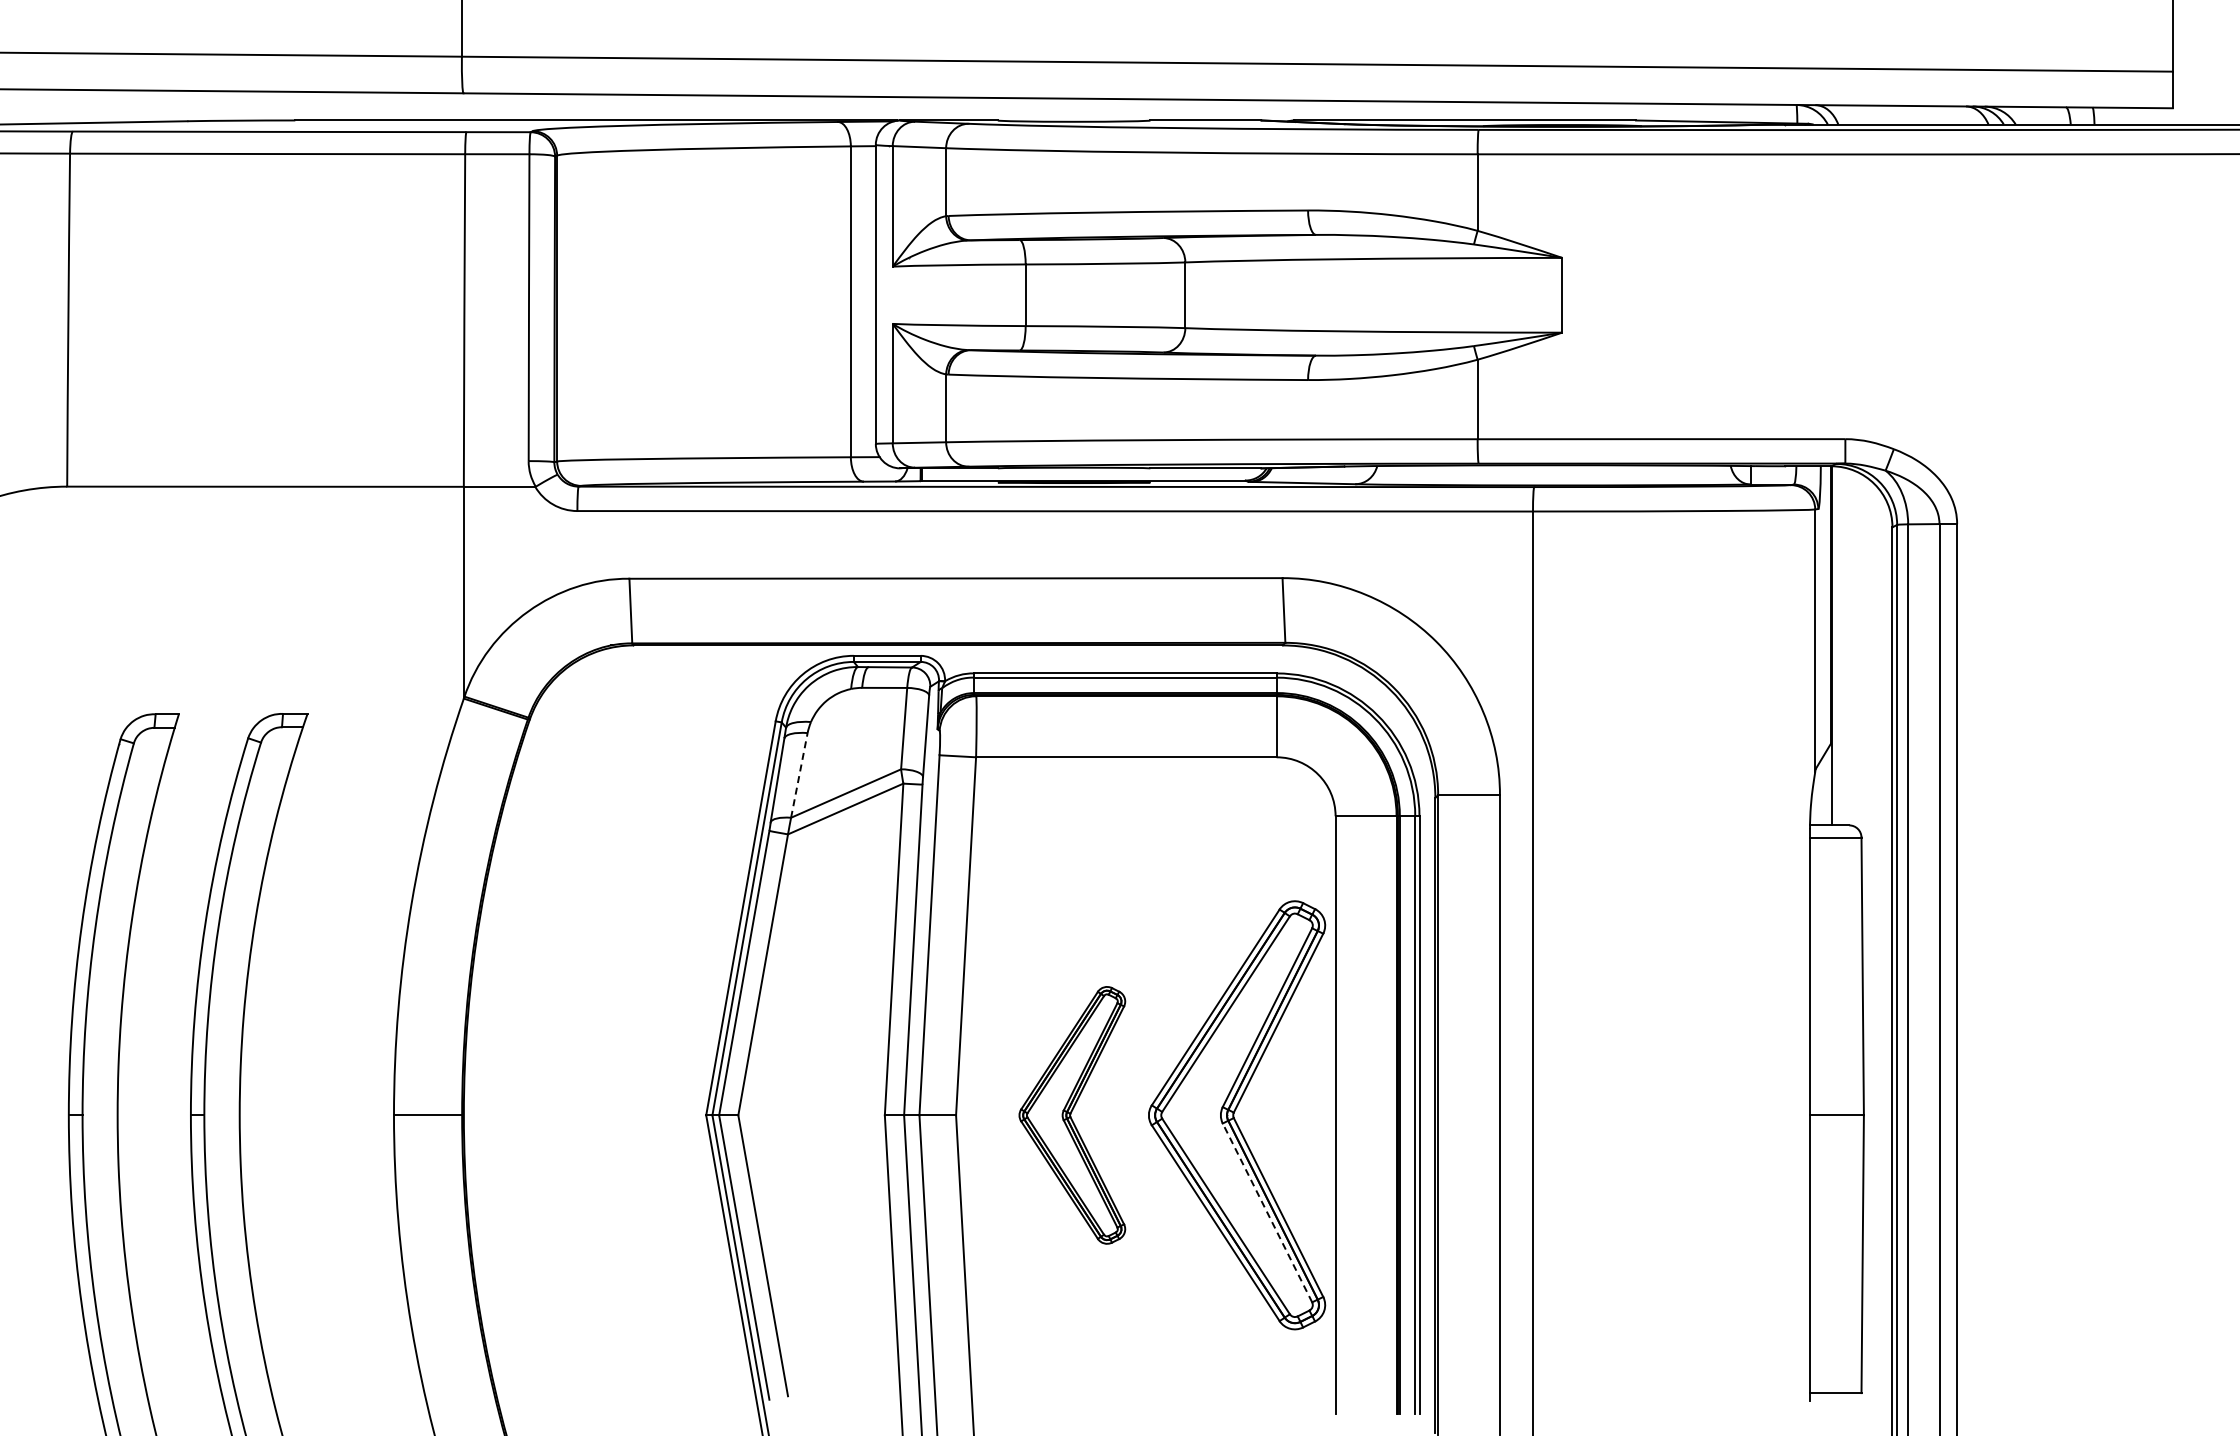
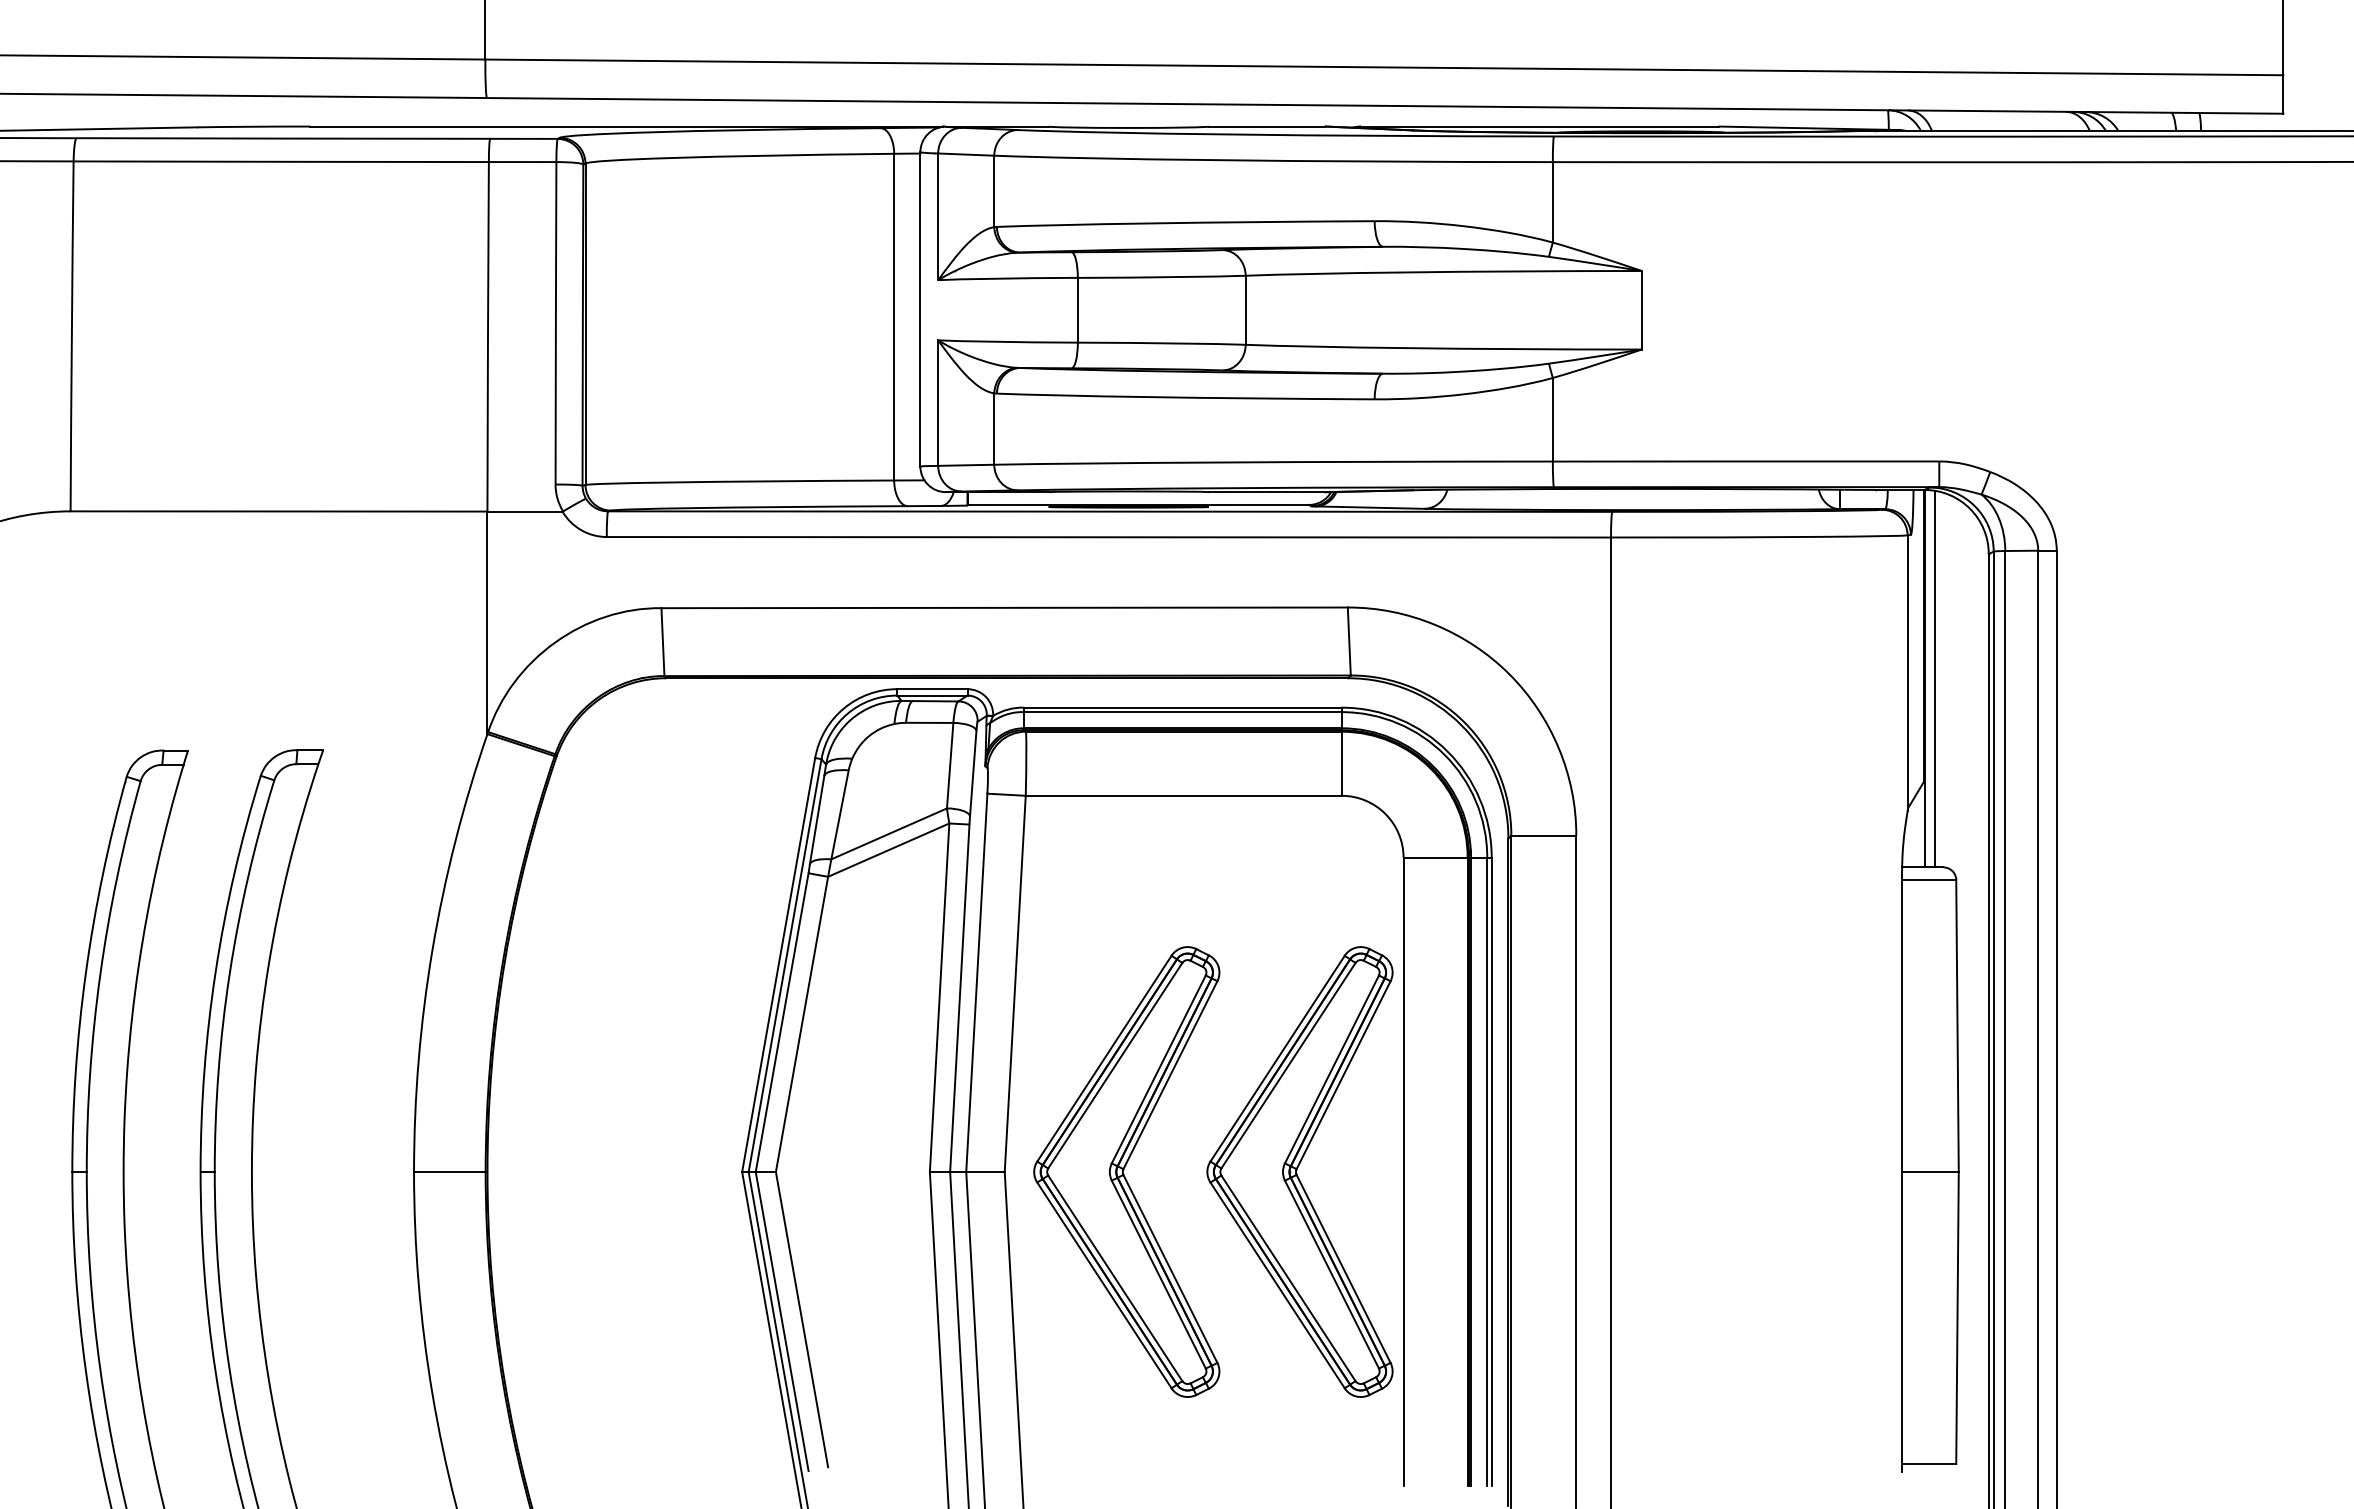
line: (1841, 646) -> (1935, 679), added
line: (799, 774) -> (840, 813), dashed -> solid
part: (1072, 1115) -> (1127, 1172), size x1.67
line: (1267, 1212) -> (1332, 1274), dashed -> solid

